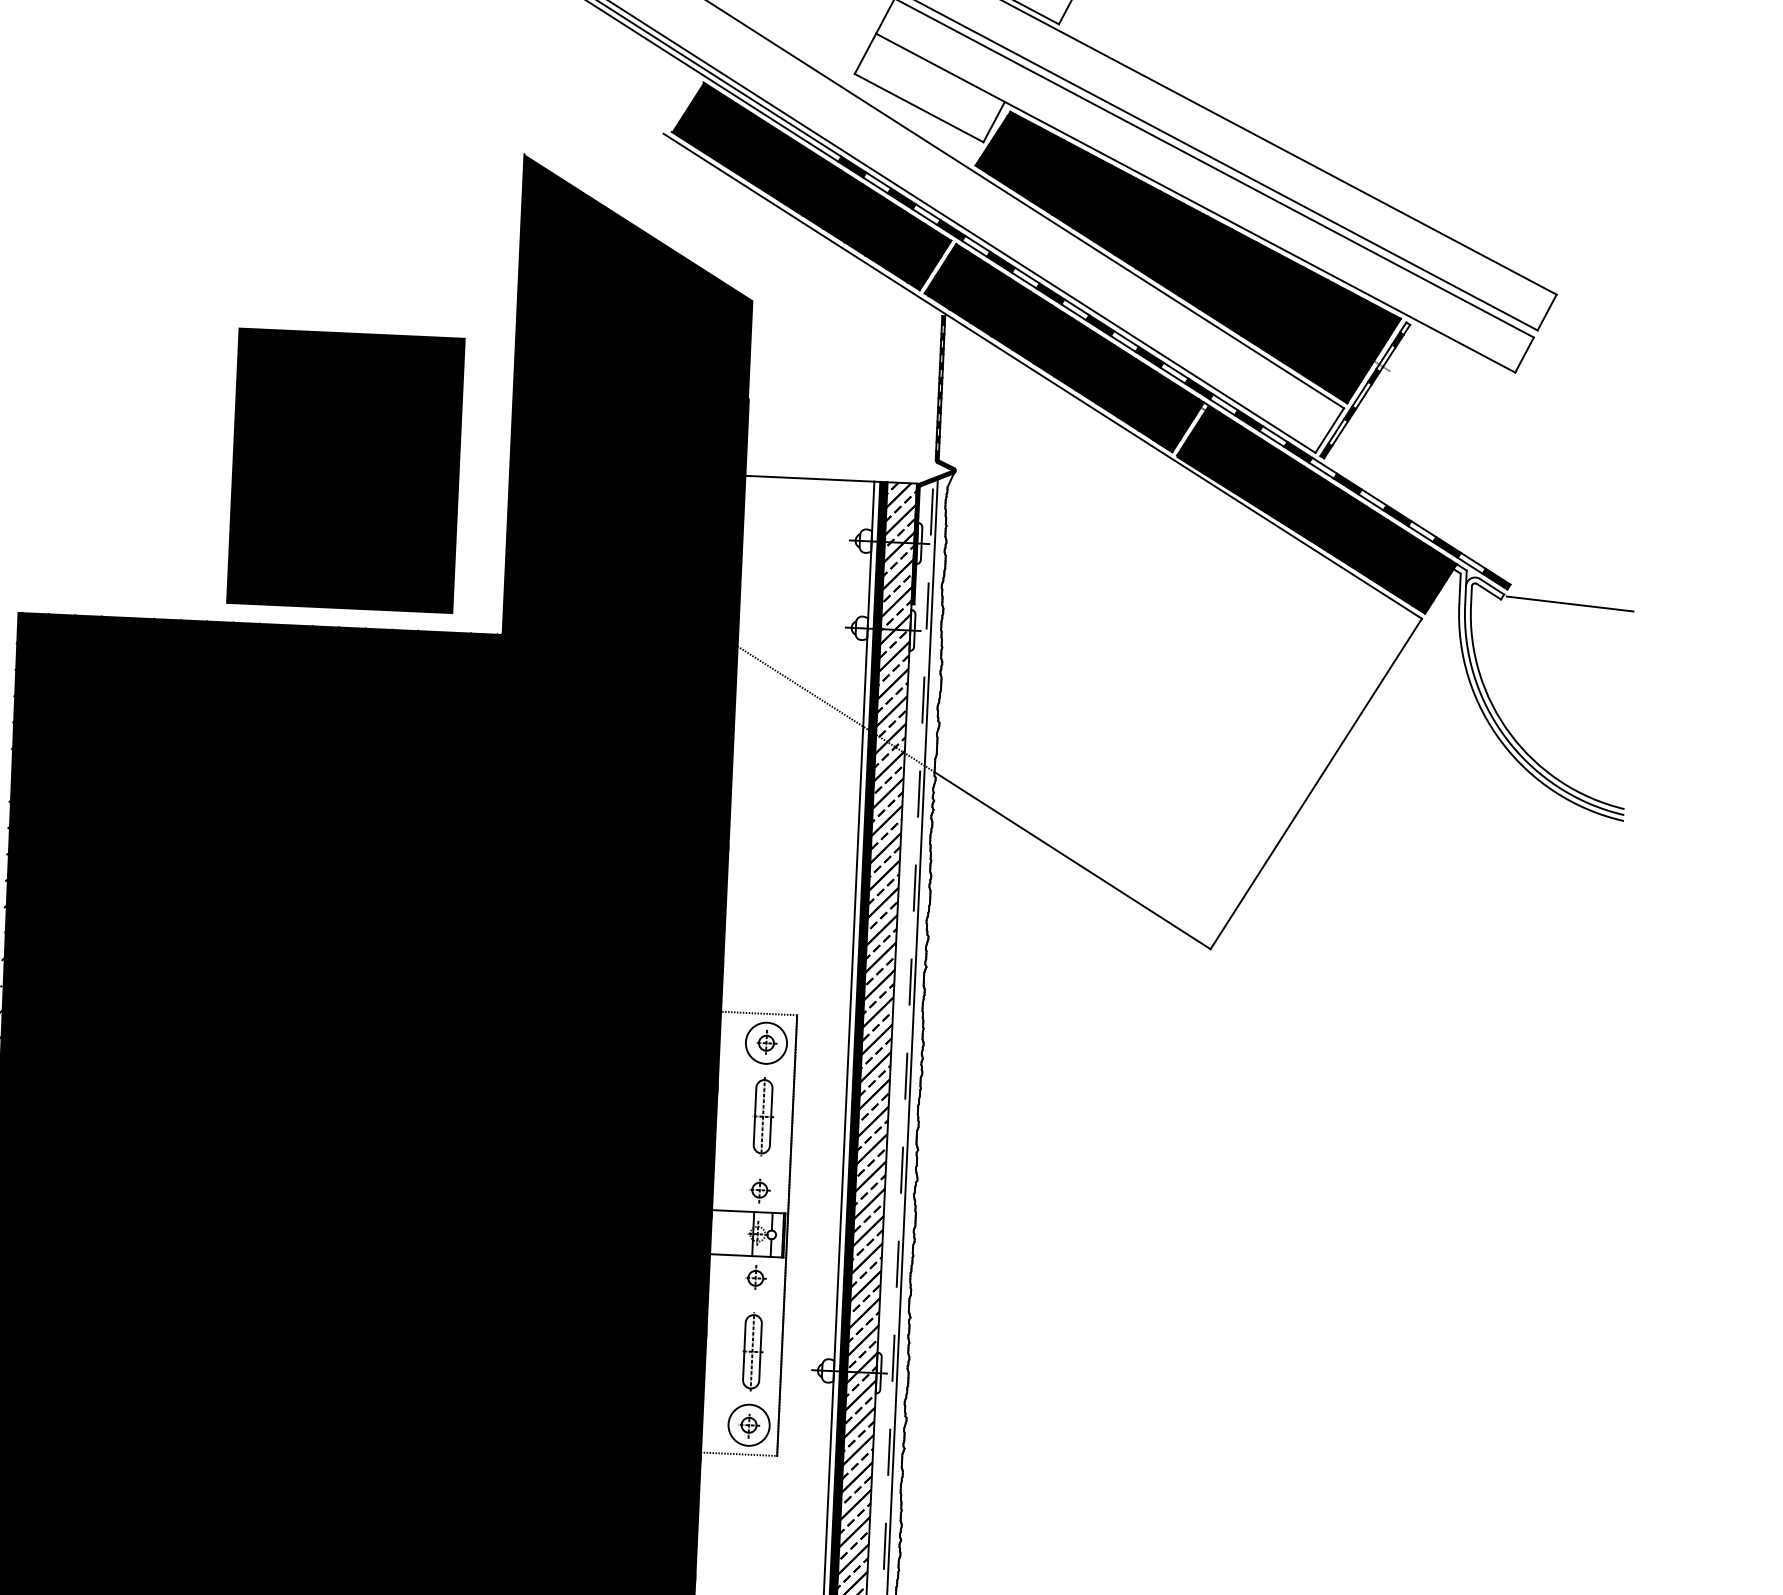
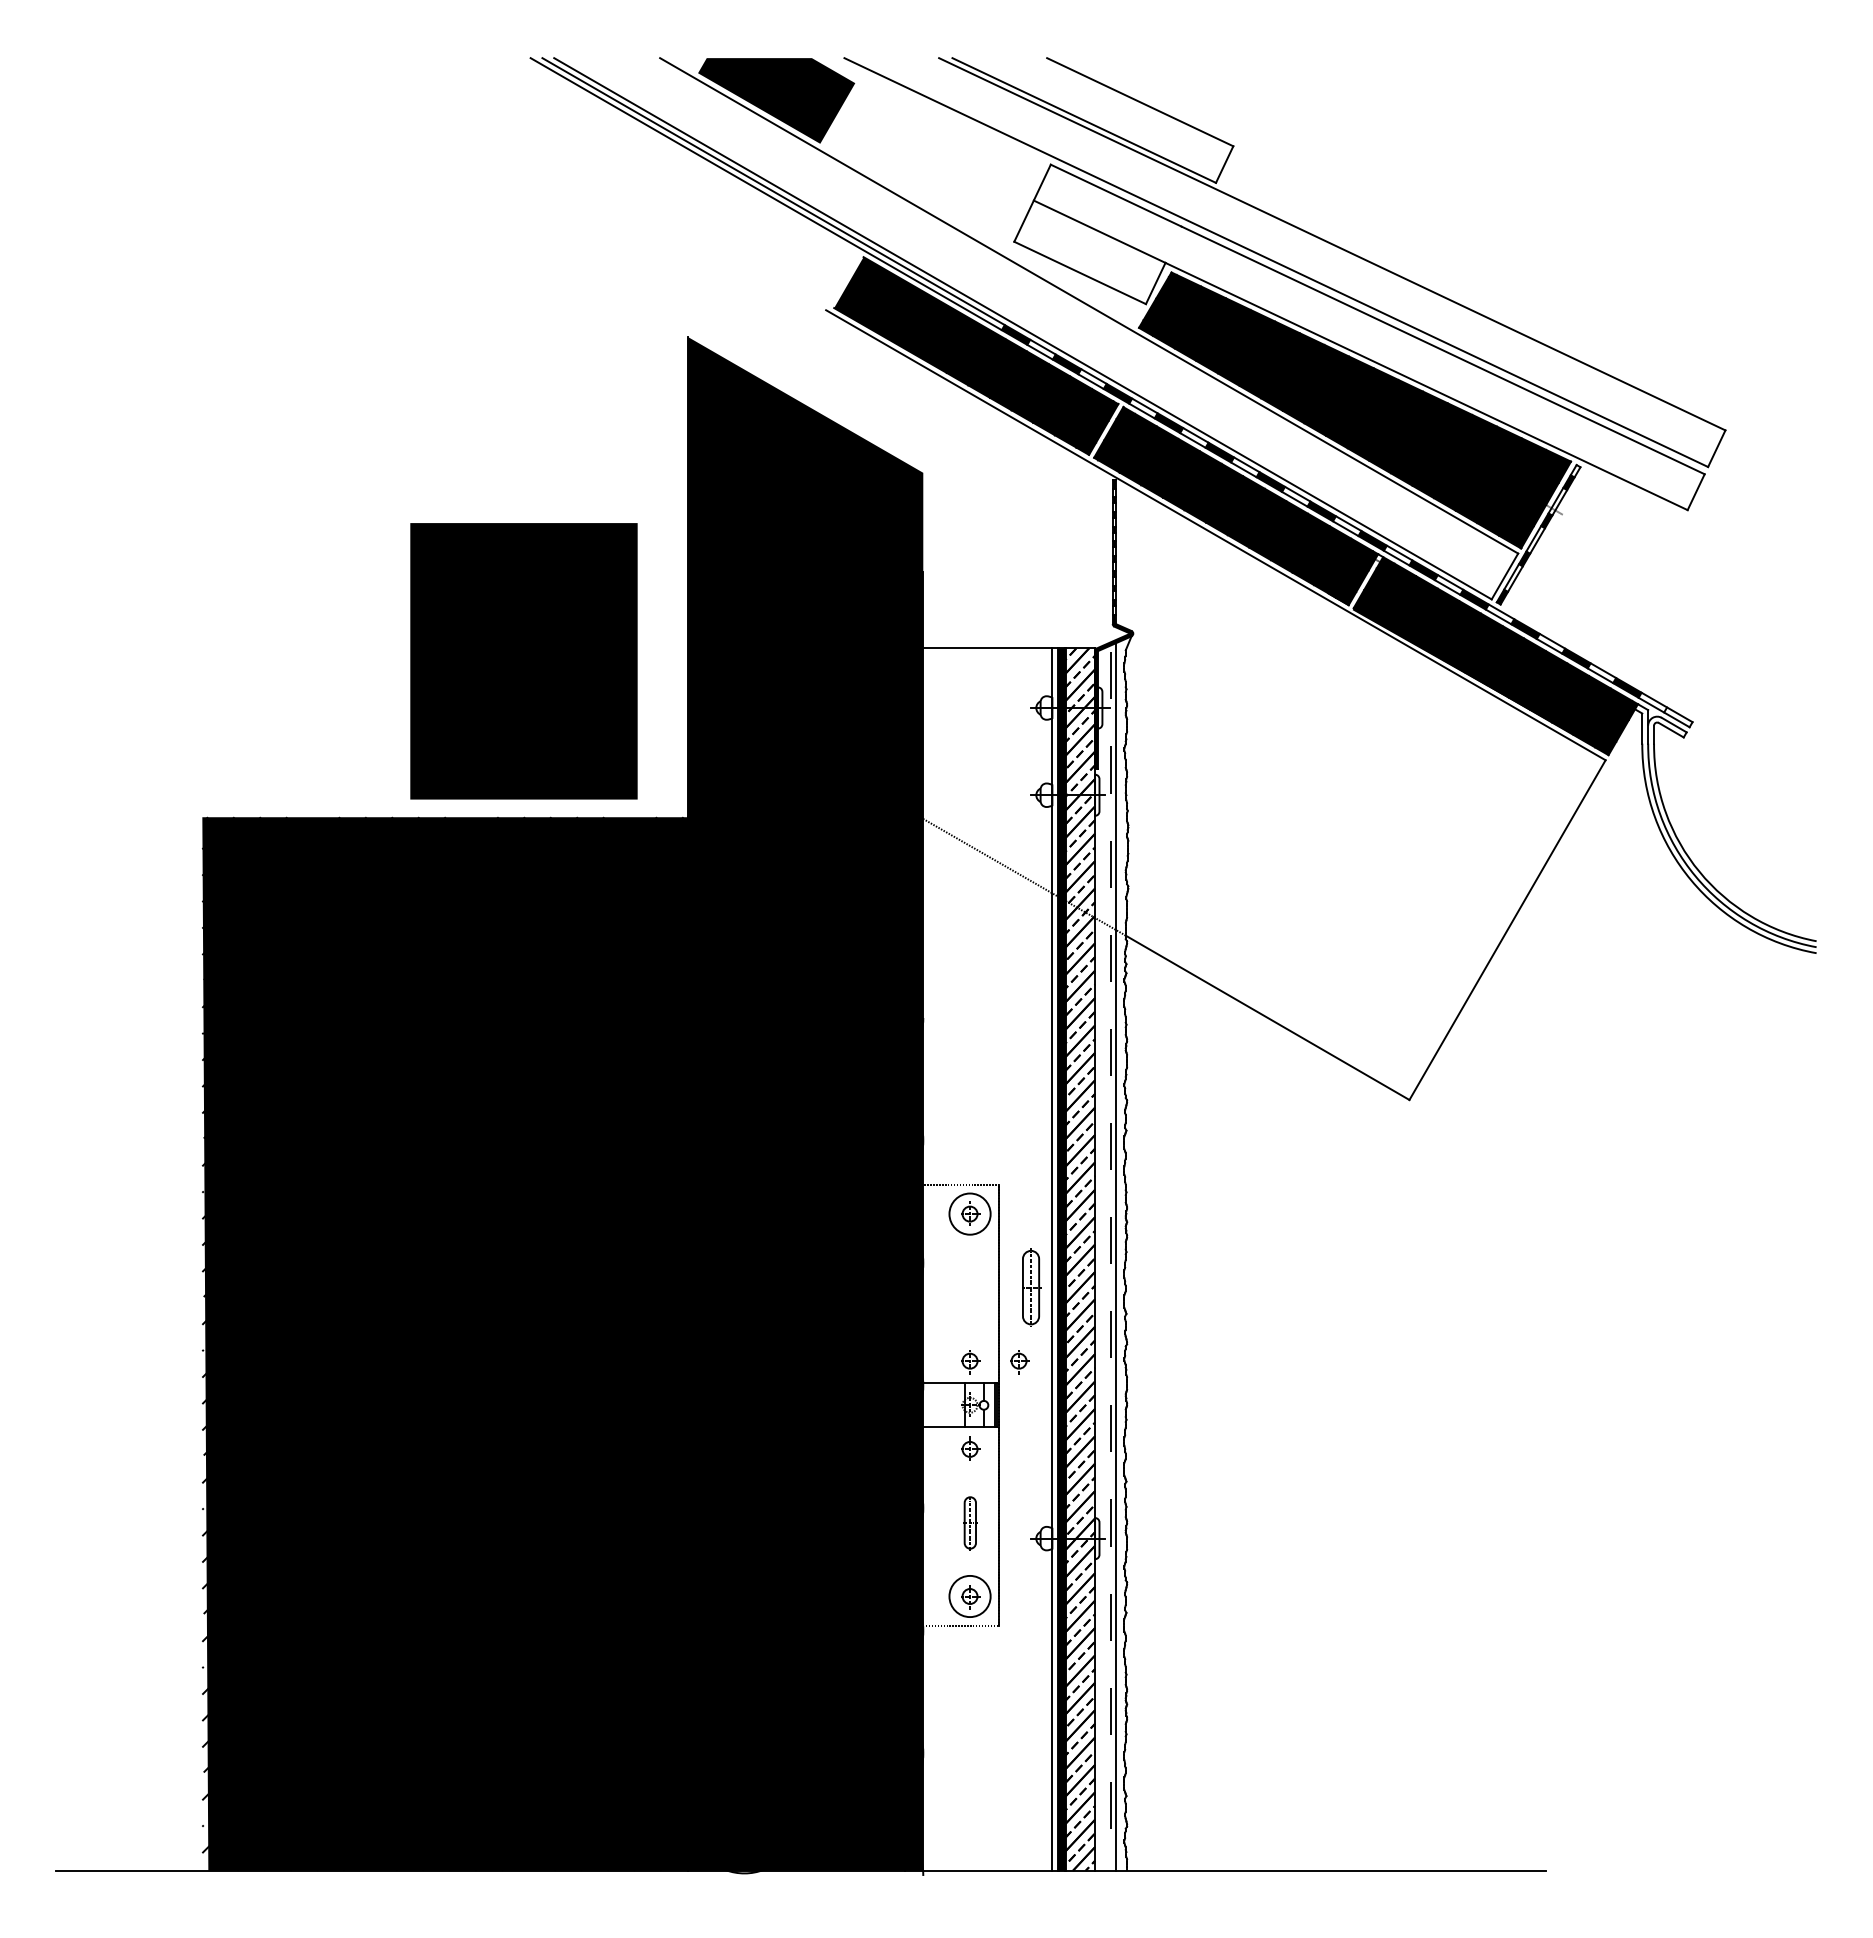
fill: (1496, 579) -> (1678, 717), removed
line: (1569, 603) -> (1752, 738), removed
part: (763, 1116) -> (1031, 1287), moved
part: (809, 1193) -> (1019, 1362), added
part: (752, 1351) -> (970, 1522), size x0.7

